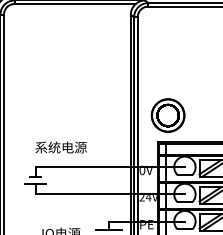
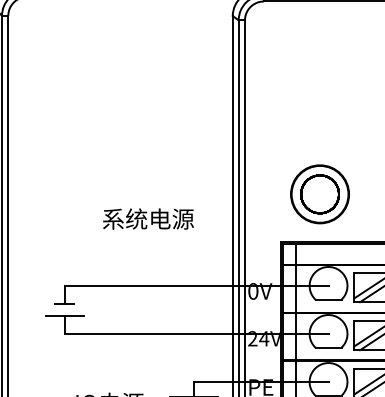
part: (167, 115) -> (318, 194), moved
text: (60, 147) -> (147, 218), moved

